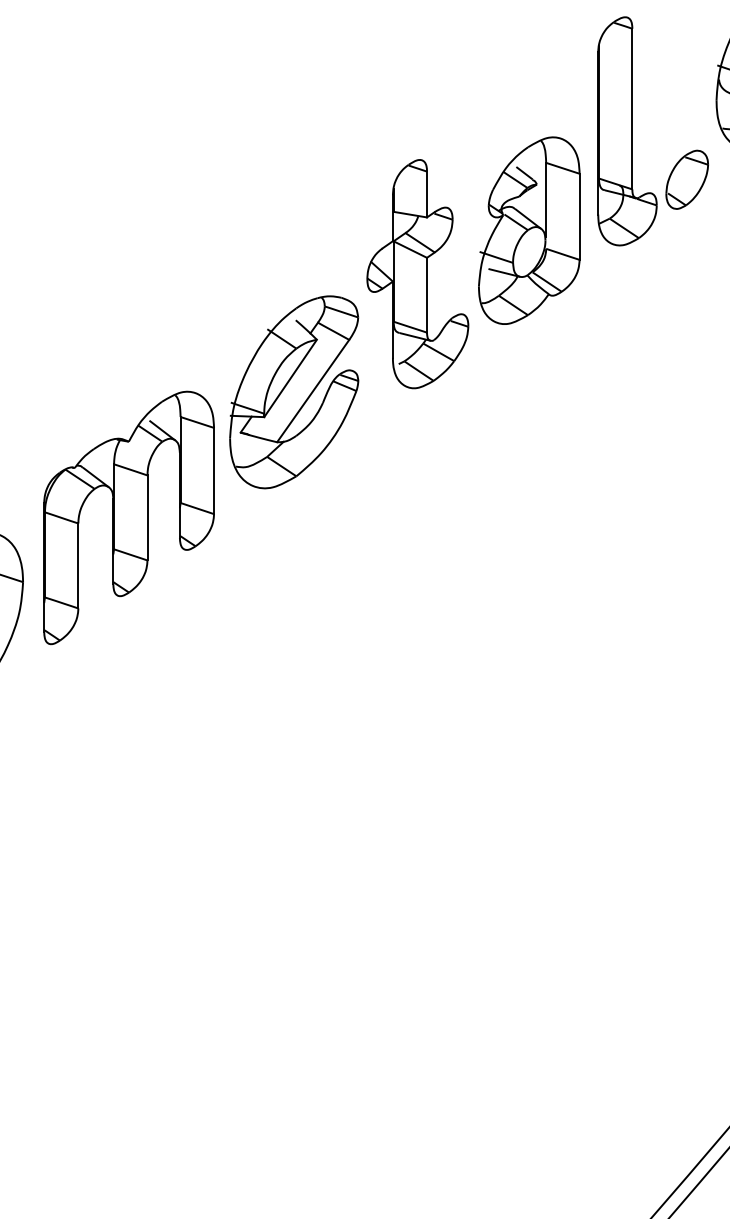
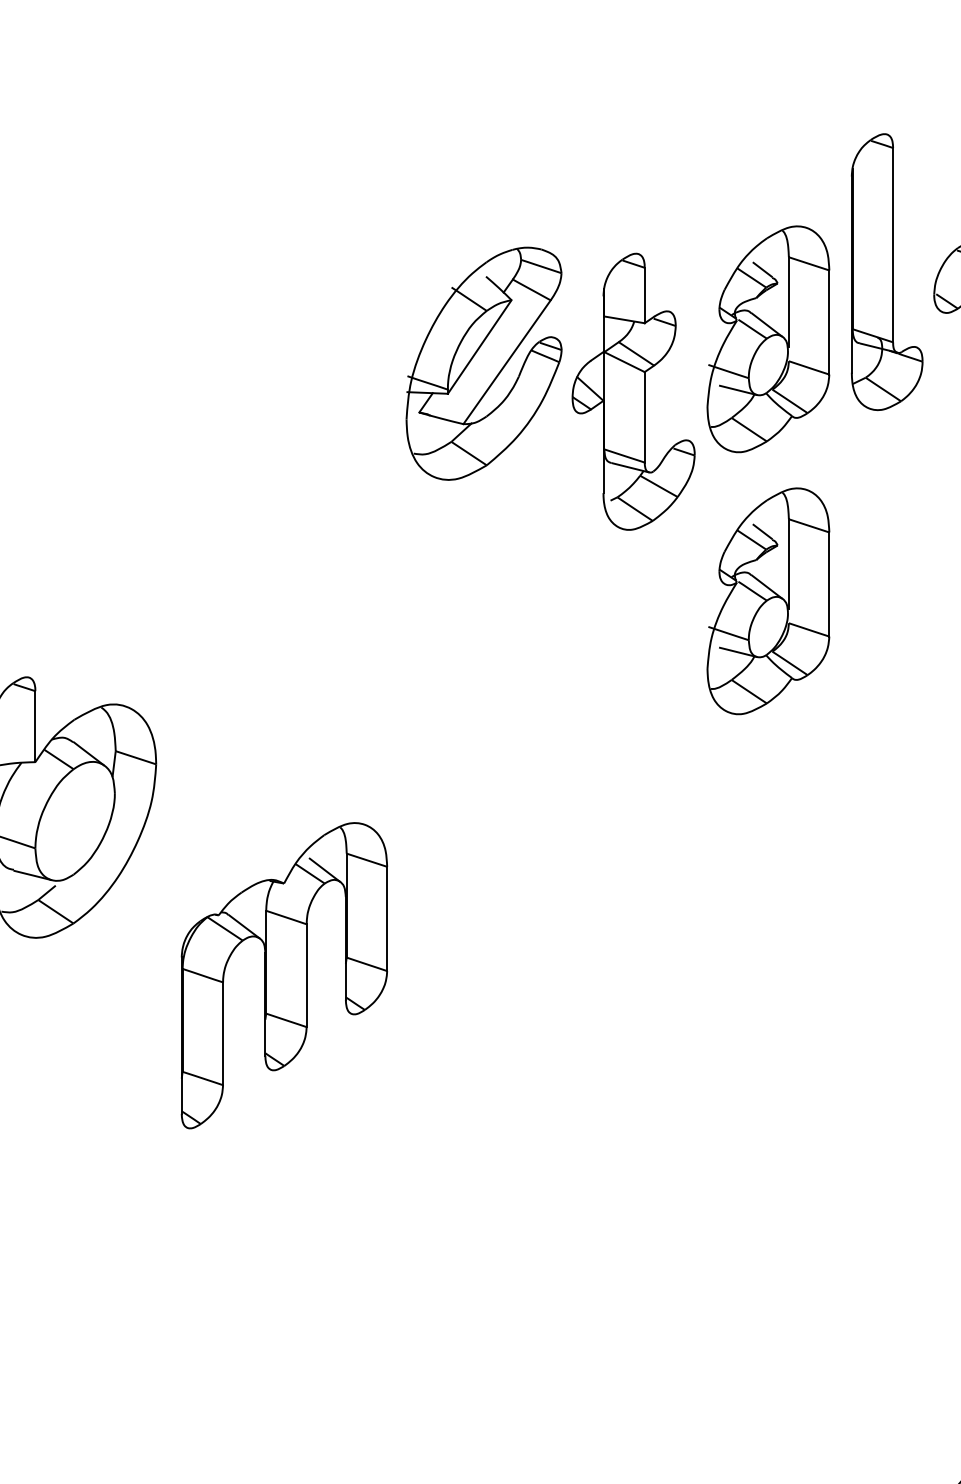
part: (626, 131) -> (886, 272), moved
part: (293, 392) -> (483, 363), moved
part: (529, 447) -> (768, 601), added
part: (128, 517) -> (283, 975), moved

